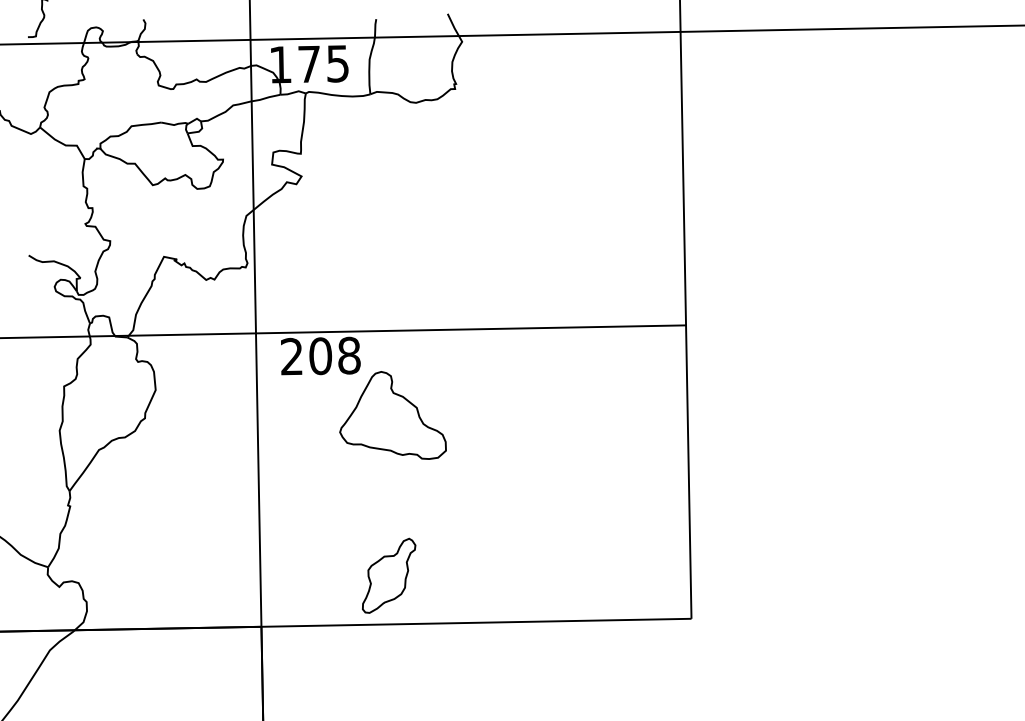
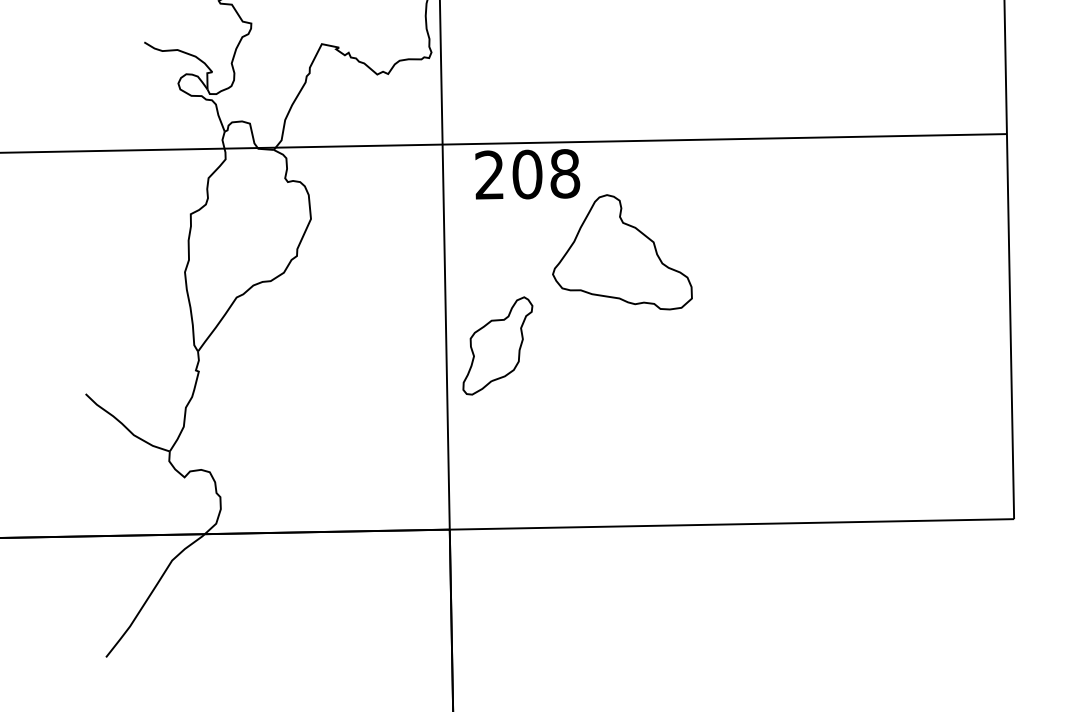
part: (389, 575) -> (498, 345), moved

